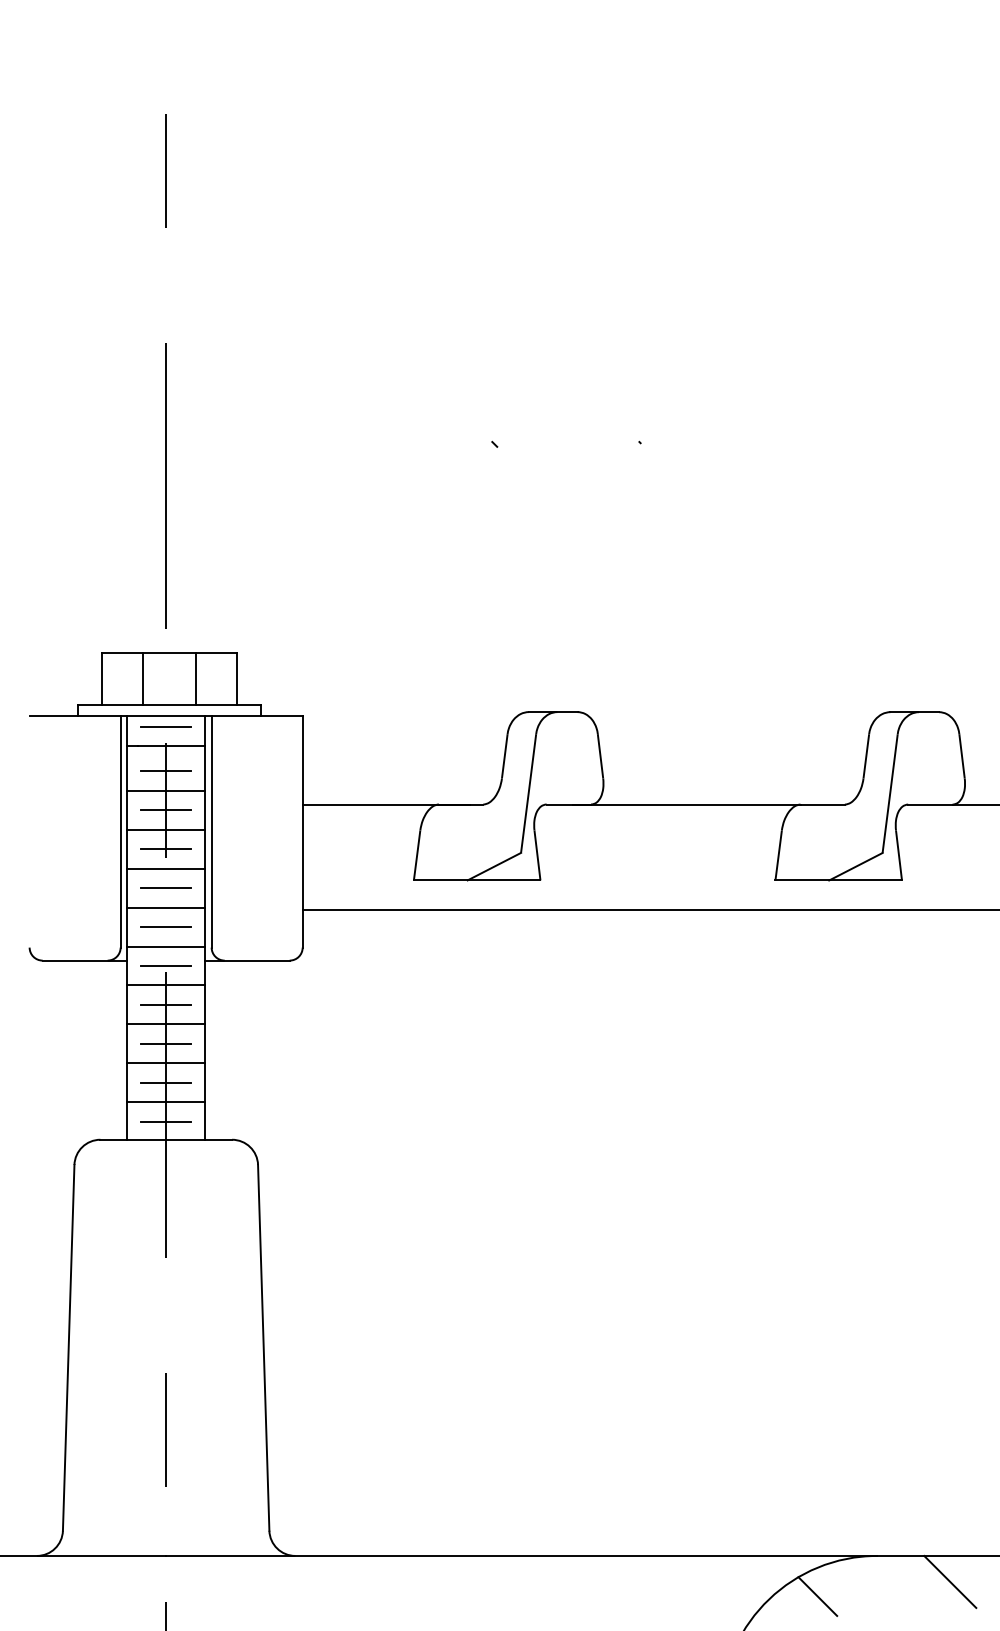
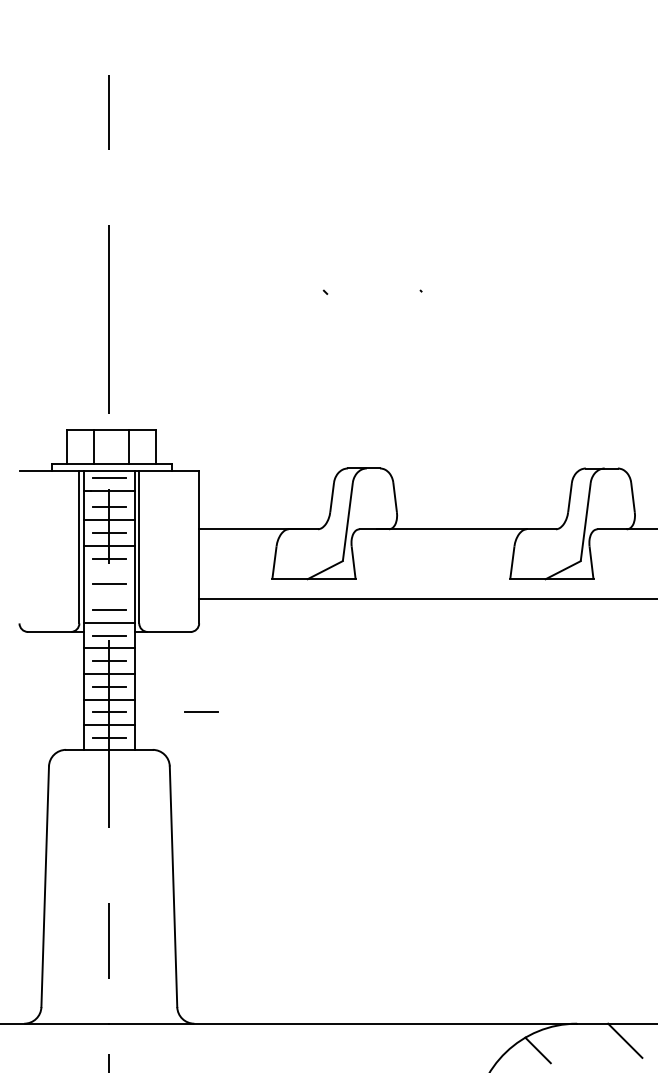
line: (166, 868) -> (109, 571), removed
line: (166, 908) -> (109, 597), removed
line: (306, 1081) -> (201, 711), added

